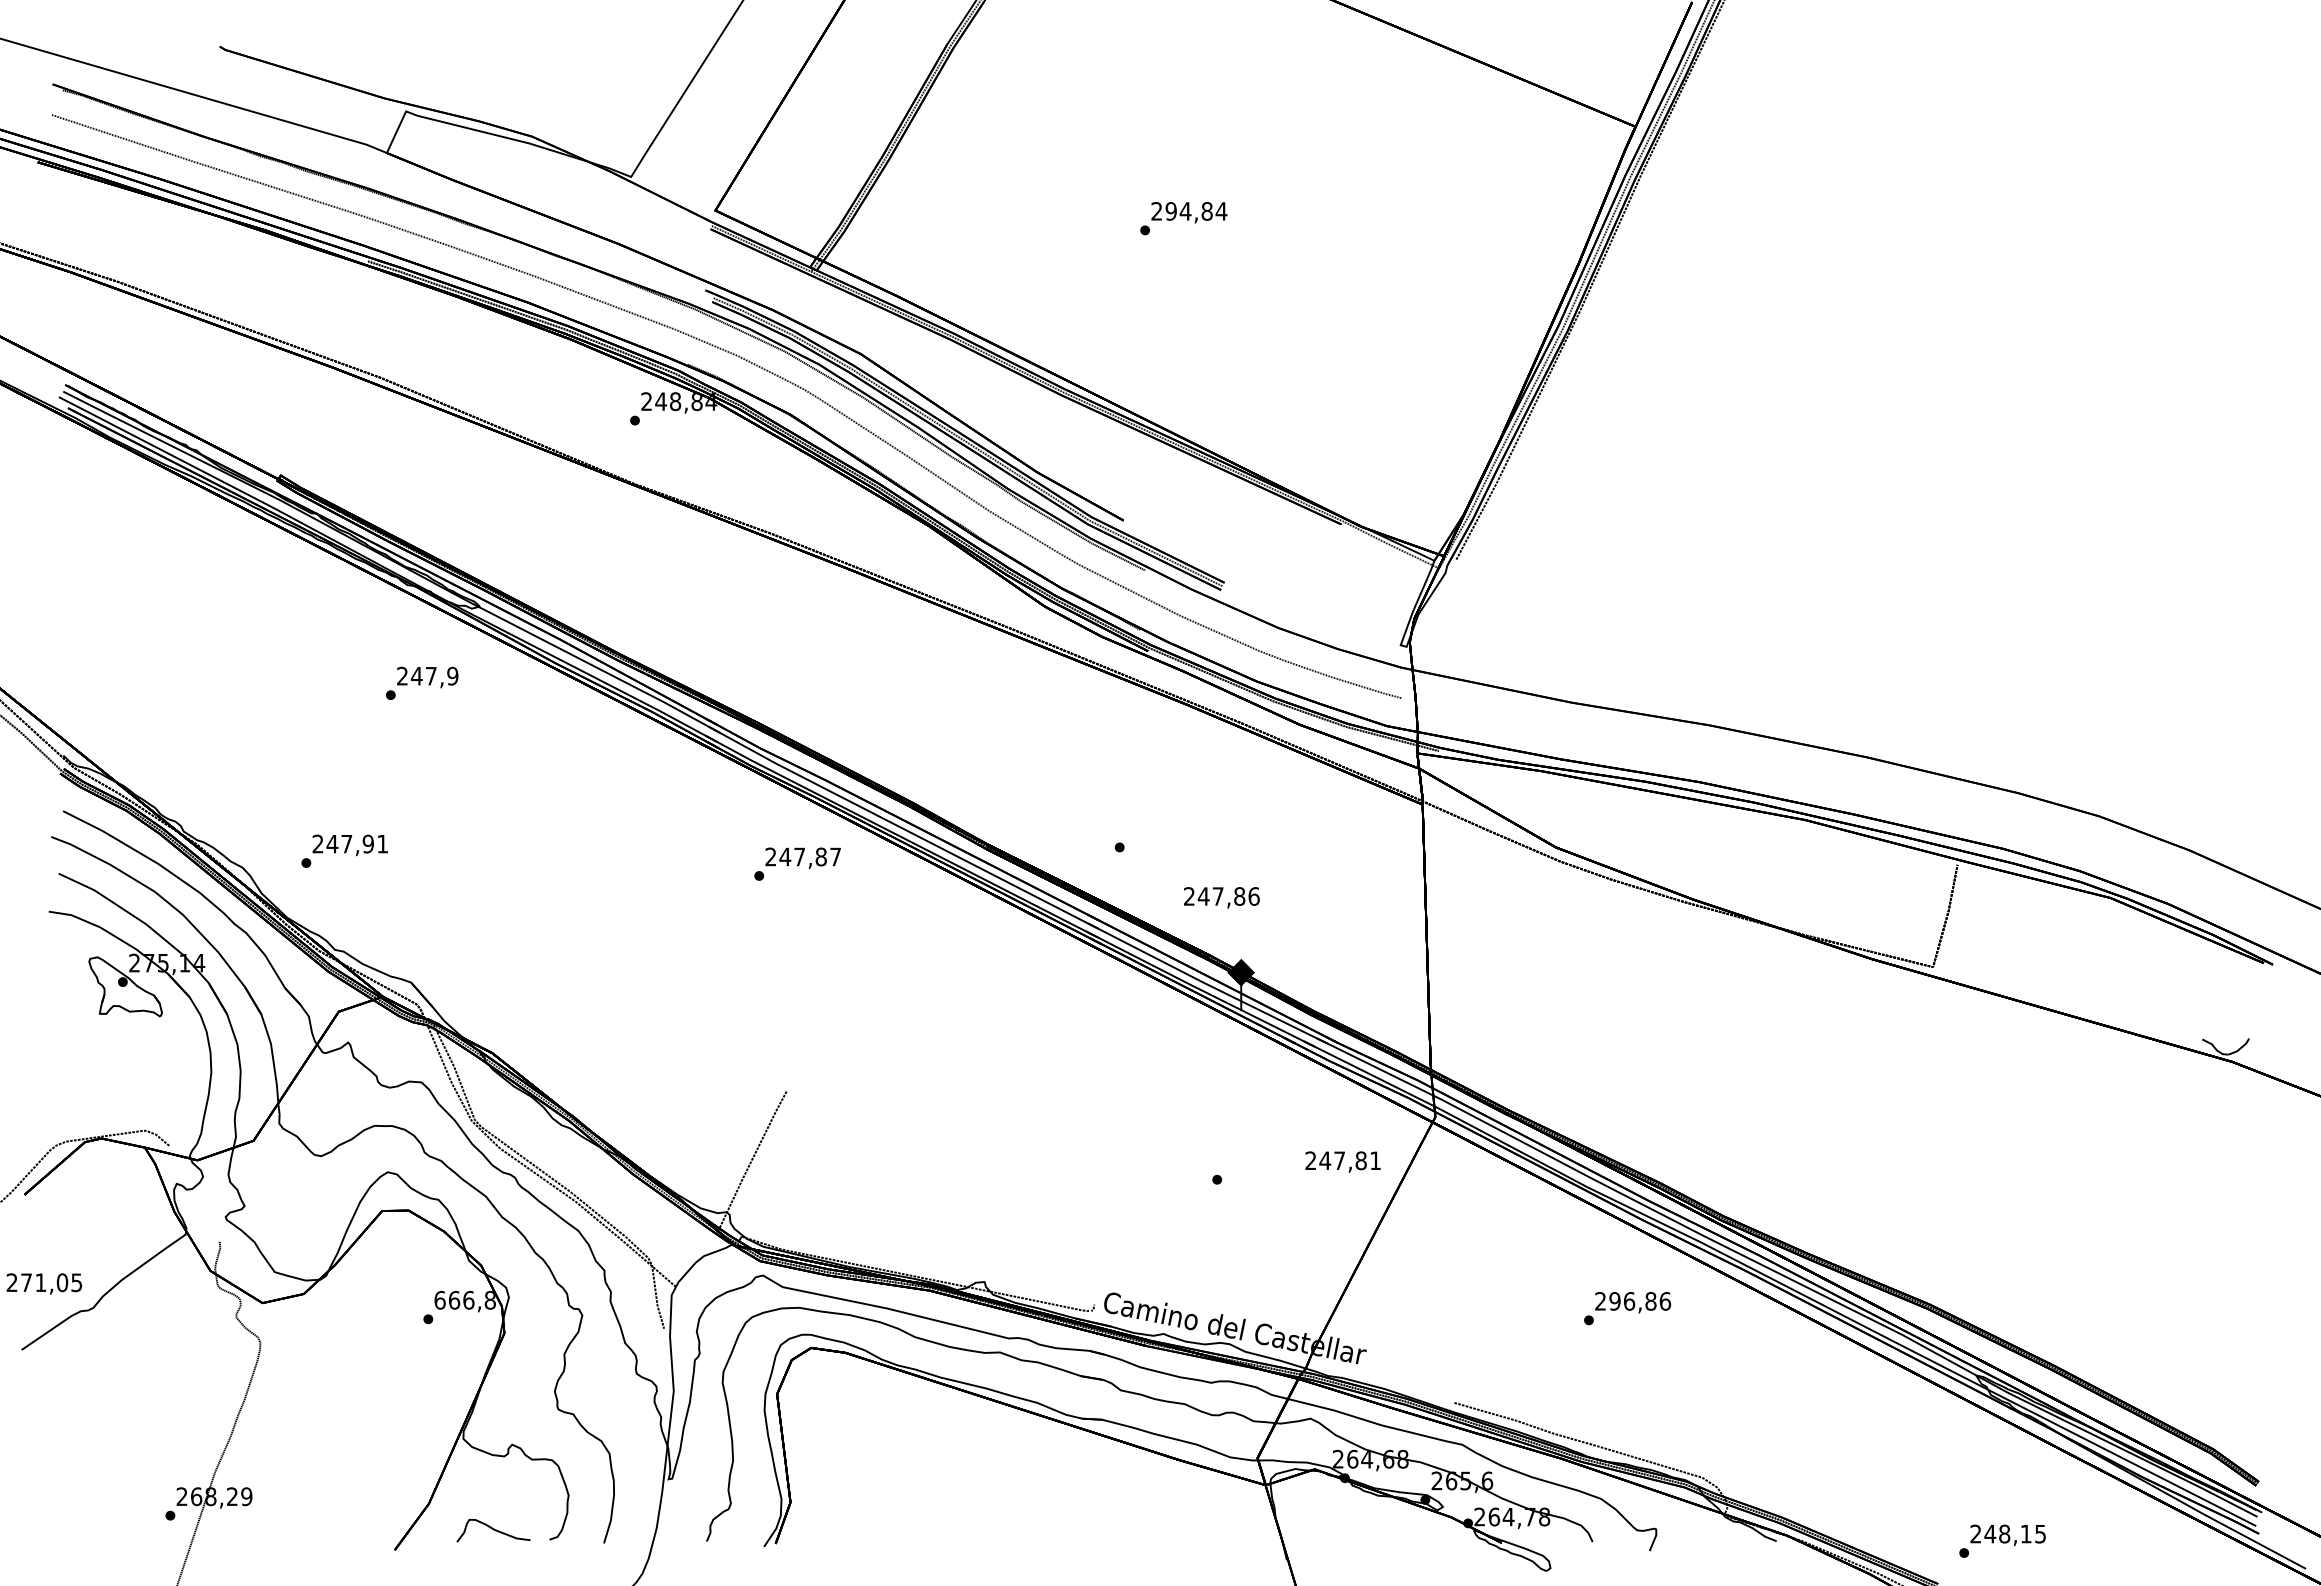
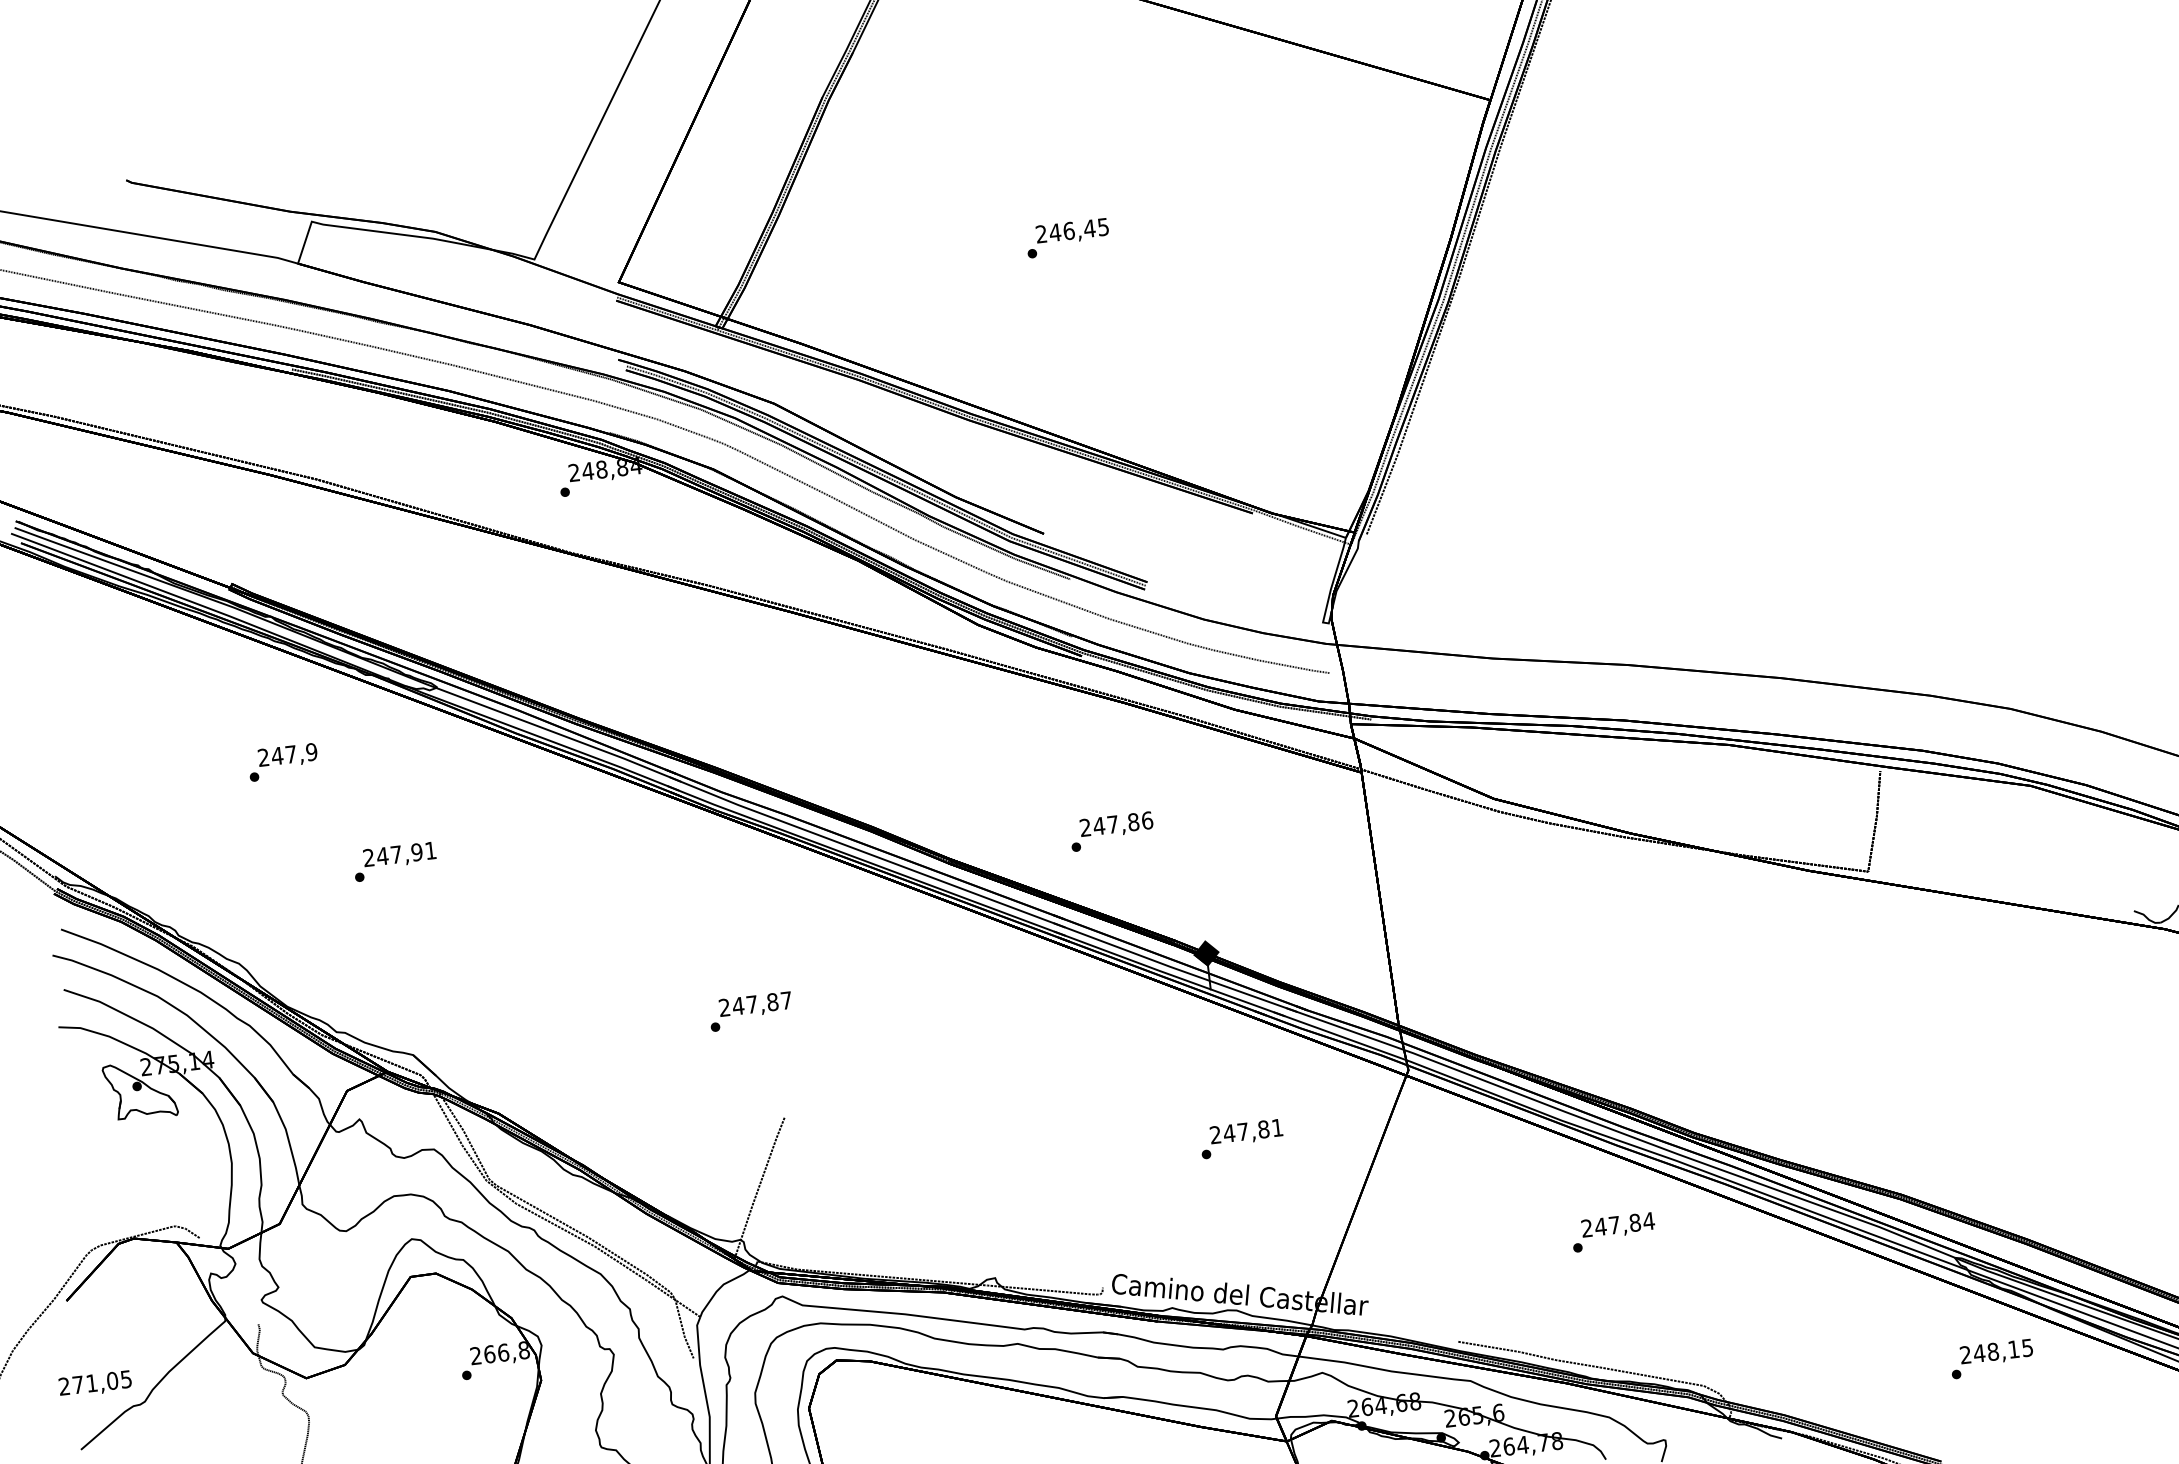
text: (1196, 211) -> (1079, 229), 294,84 -> 246,45
text: (422, 682) -> (283, 761), moved
text: (344, 850) -> (394, 861), moved
text: (797, 863) -> (750, 1011), moved
text: (1221, 897) -> (1116, 825), moved
text: (1342, 1161) -> (1245, 1132), moved
text: (439, 1299) -> (475, 1355), 666,8 -> 266,8
text: (1640, 1301) -> (1625, 1224), 296,86 -> 247,84
text: (2002, 1540) -> (1991, 1358), moved

